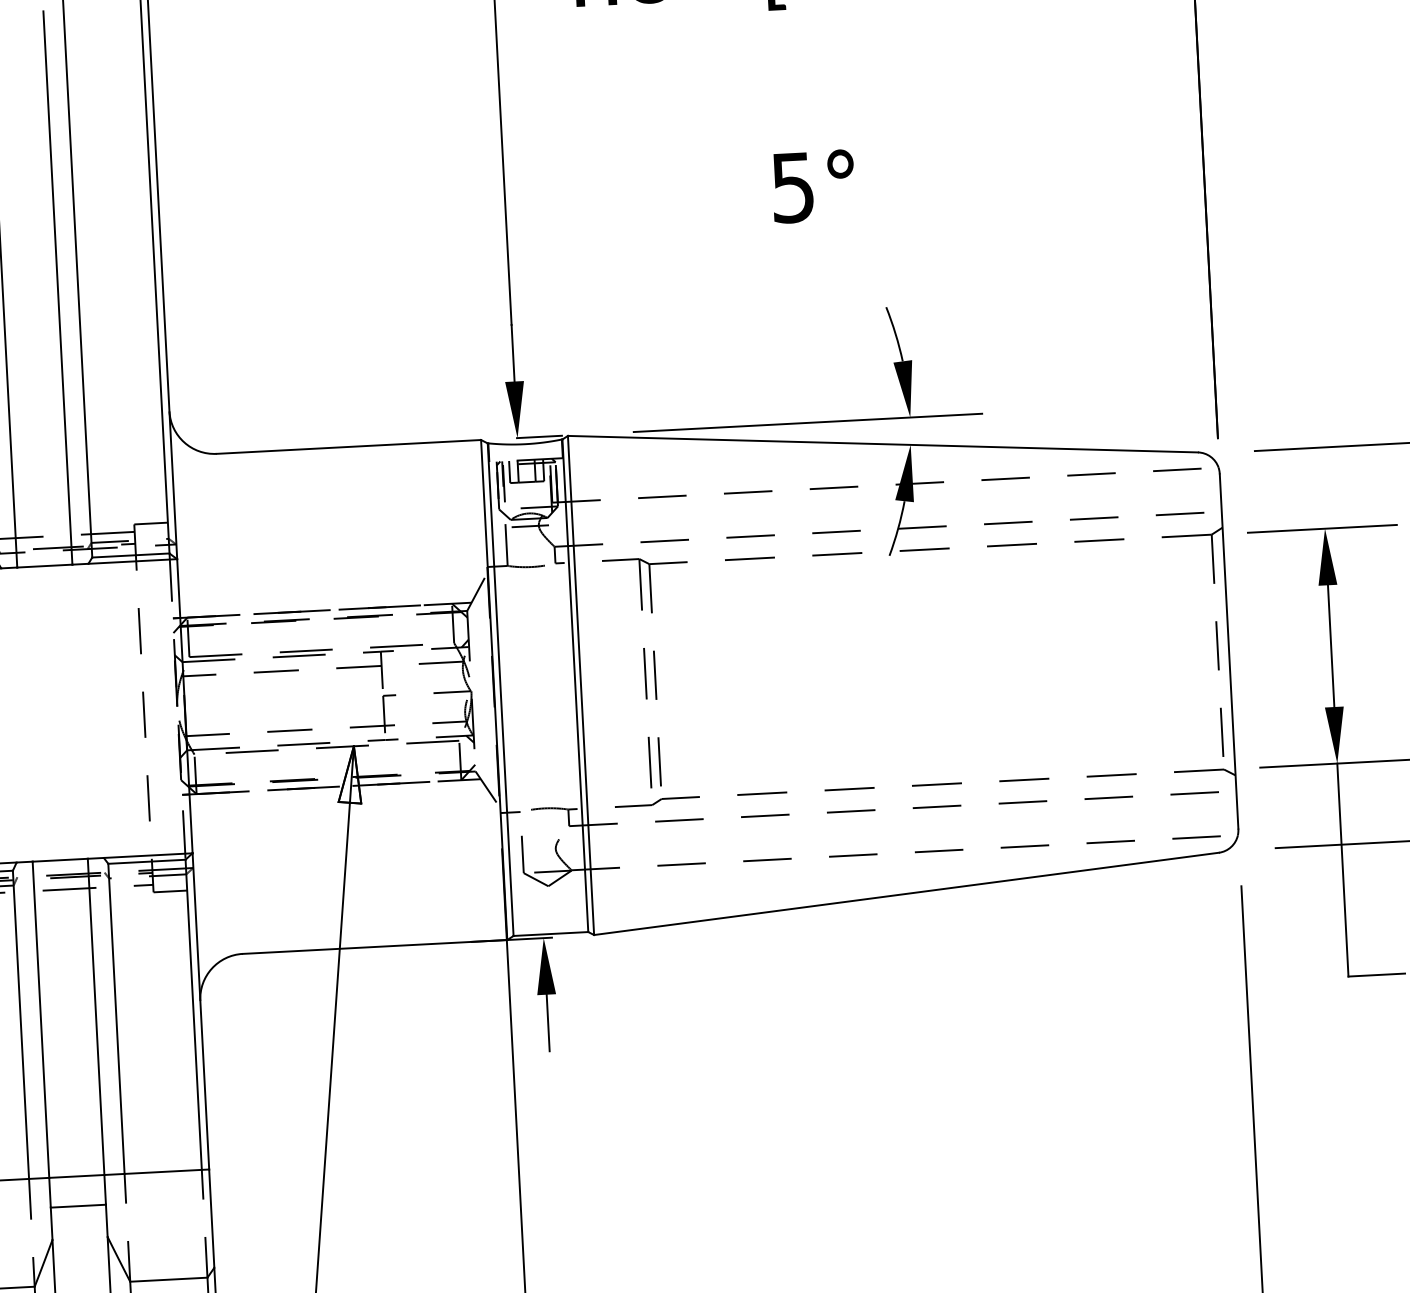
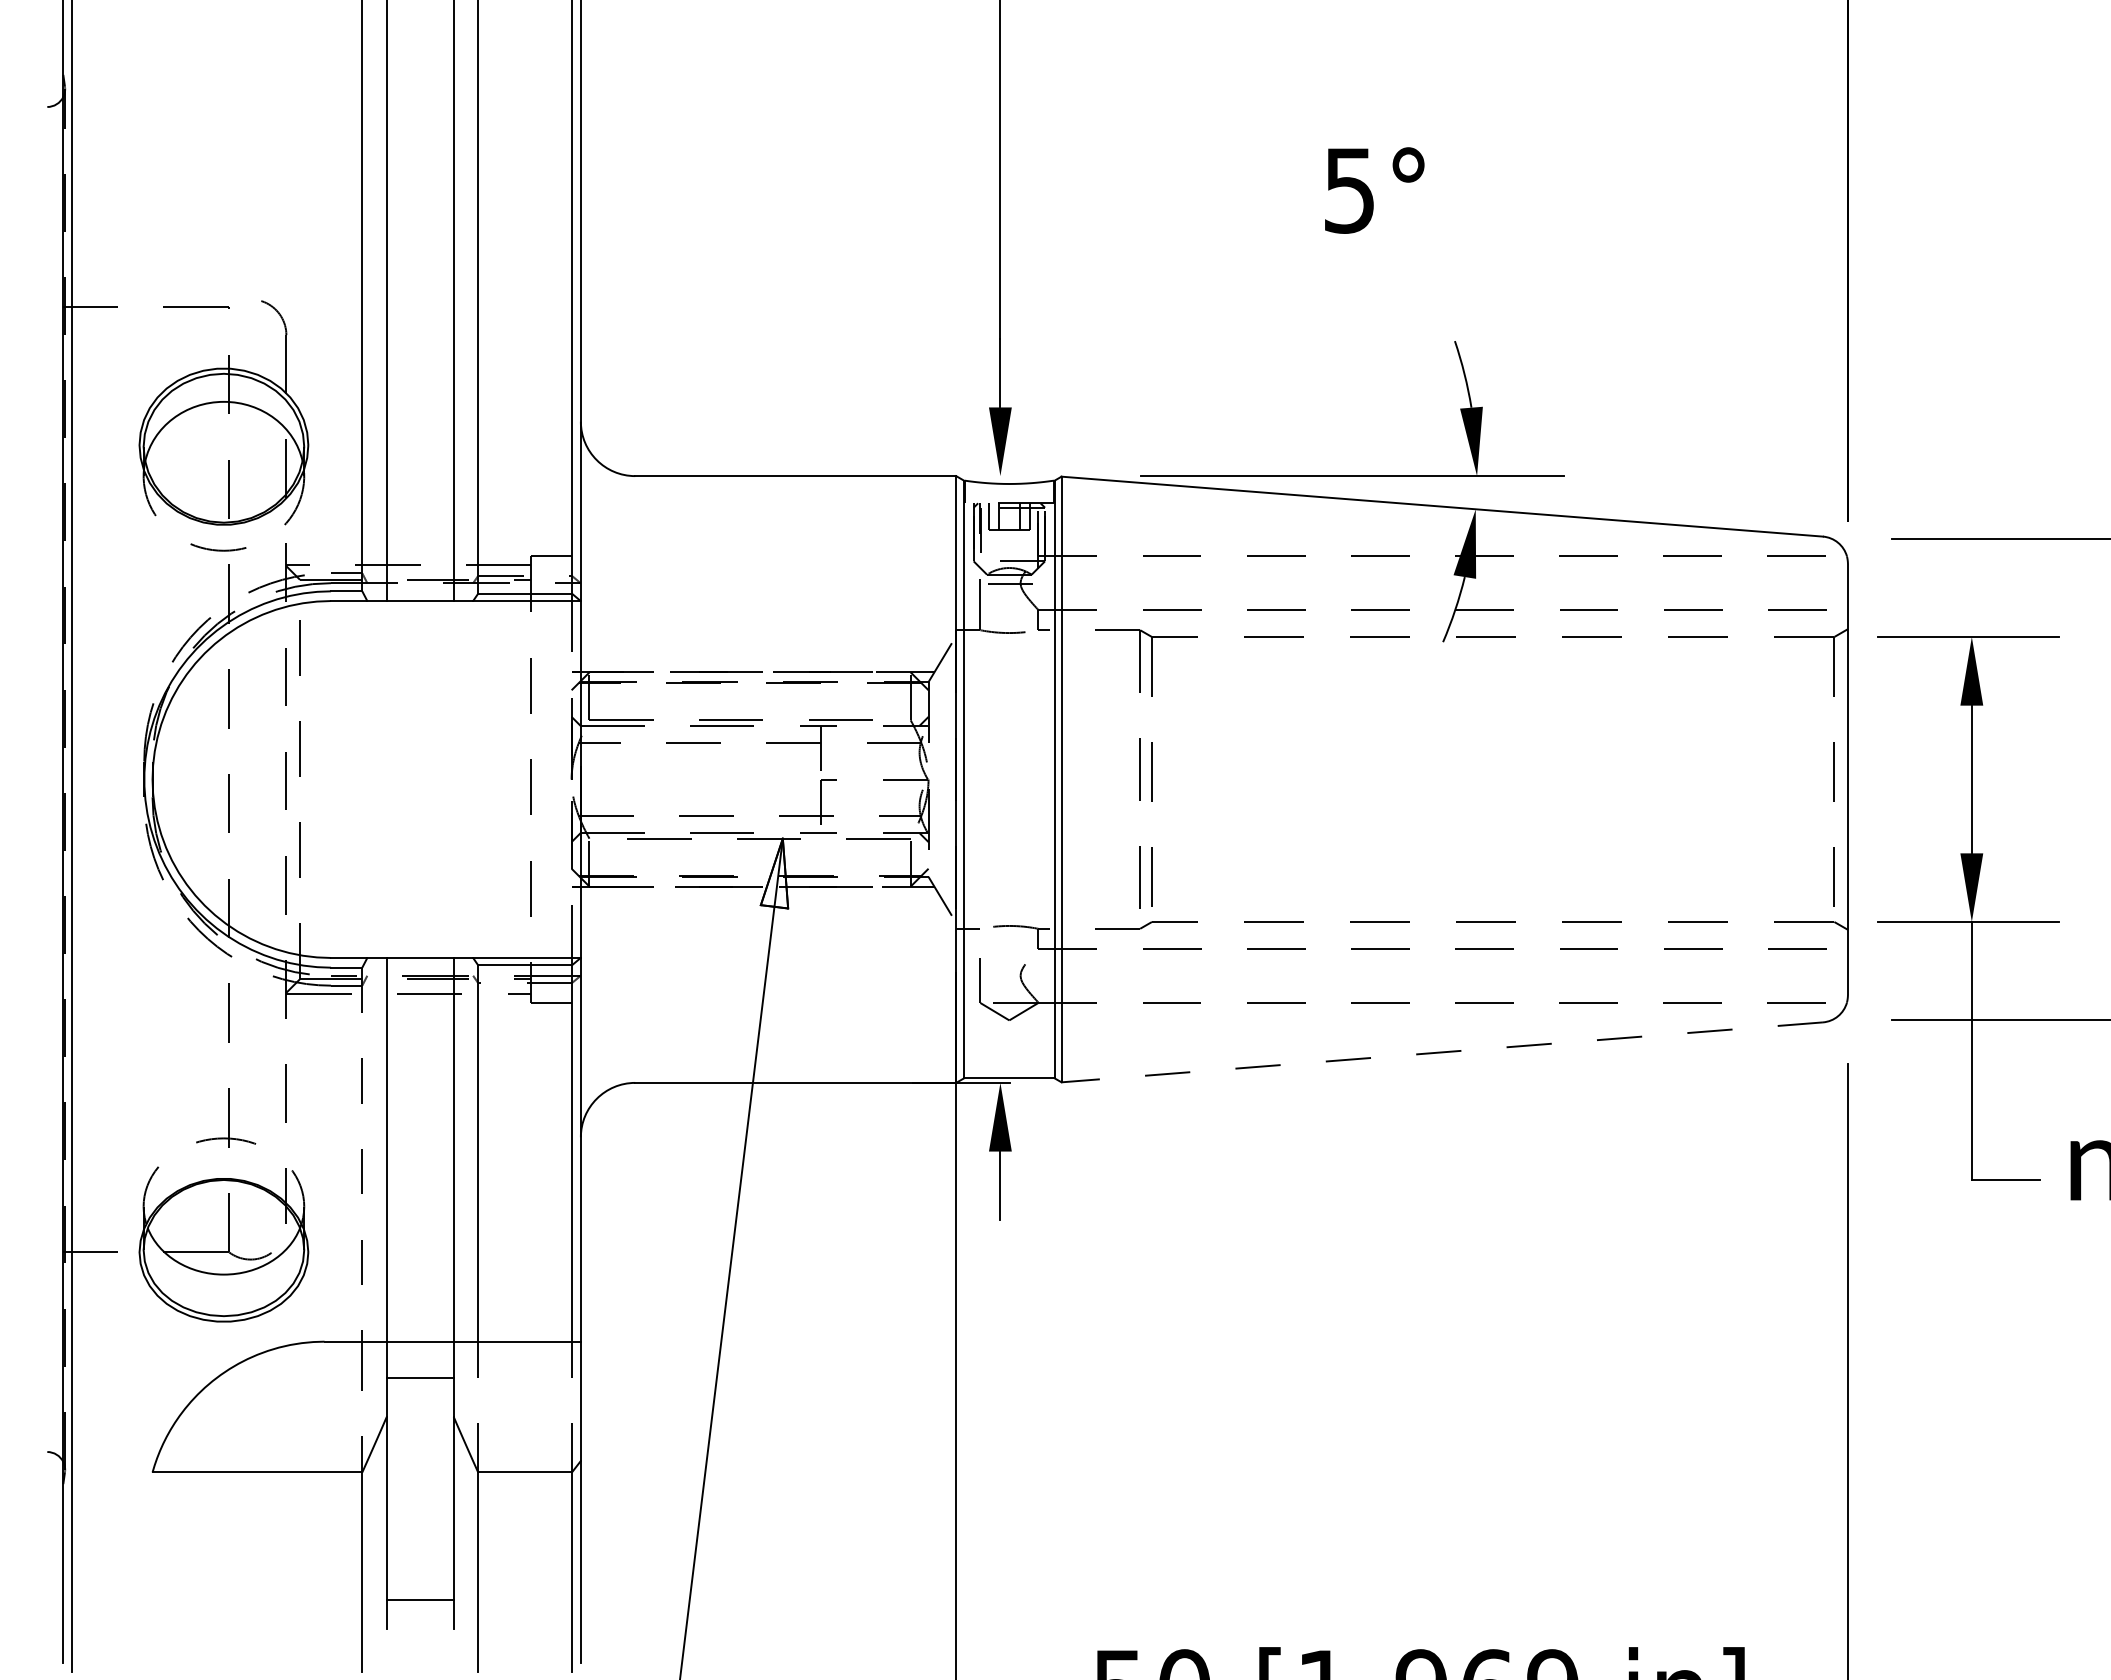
line: (539, 437) -> (1026, 476), removed
line: (906, 893) -> (1442, 1052), solid -> dashed
line: (21, 1024) -> (362, 1154), solid -> dashed

